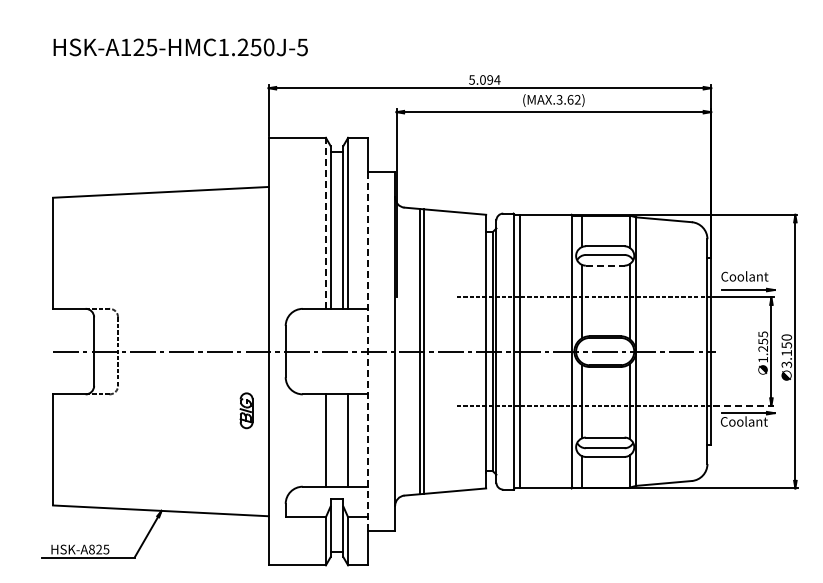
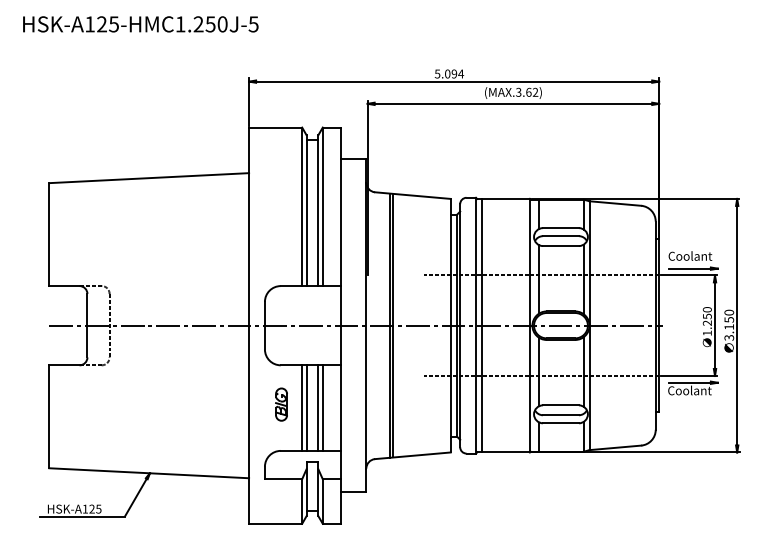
text: (180, 47) -> (140, 24), moved
line: (325, 223) -> (301, 206), dashed -> solid
line: (605, 265) -> (561, 245), dashed -> solid
text: (762, 334) -> (706, 309), 1.255 -> 1.250
line: (367, 351) -> (340, 325), dashed -> solid
line: (743, 405) -> (689, 375), dashed -> solid
part: (246, 410) -> (281, 404), moved
line: (330, 440) -> (306, 408), added
line: (343, 440) -> (318, 408), added
text: (91, 549) -> (84, 509), HSK-A825 -> HSK-A125

